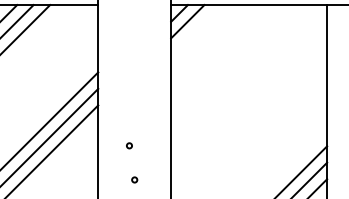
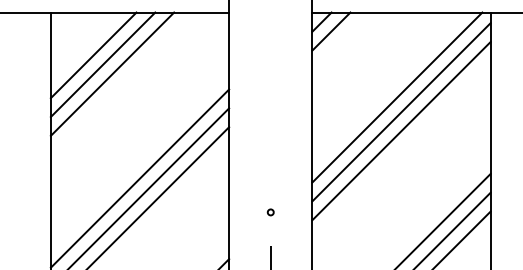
line: (245, 79) -> (397, 97), added
line: (249, 92) -> (401, 112), added
line: (249, 108) -> (401, 130), added
circle: (129, 145) -> (264, 173), removed

